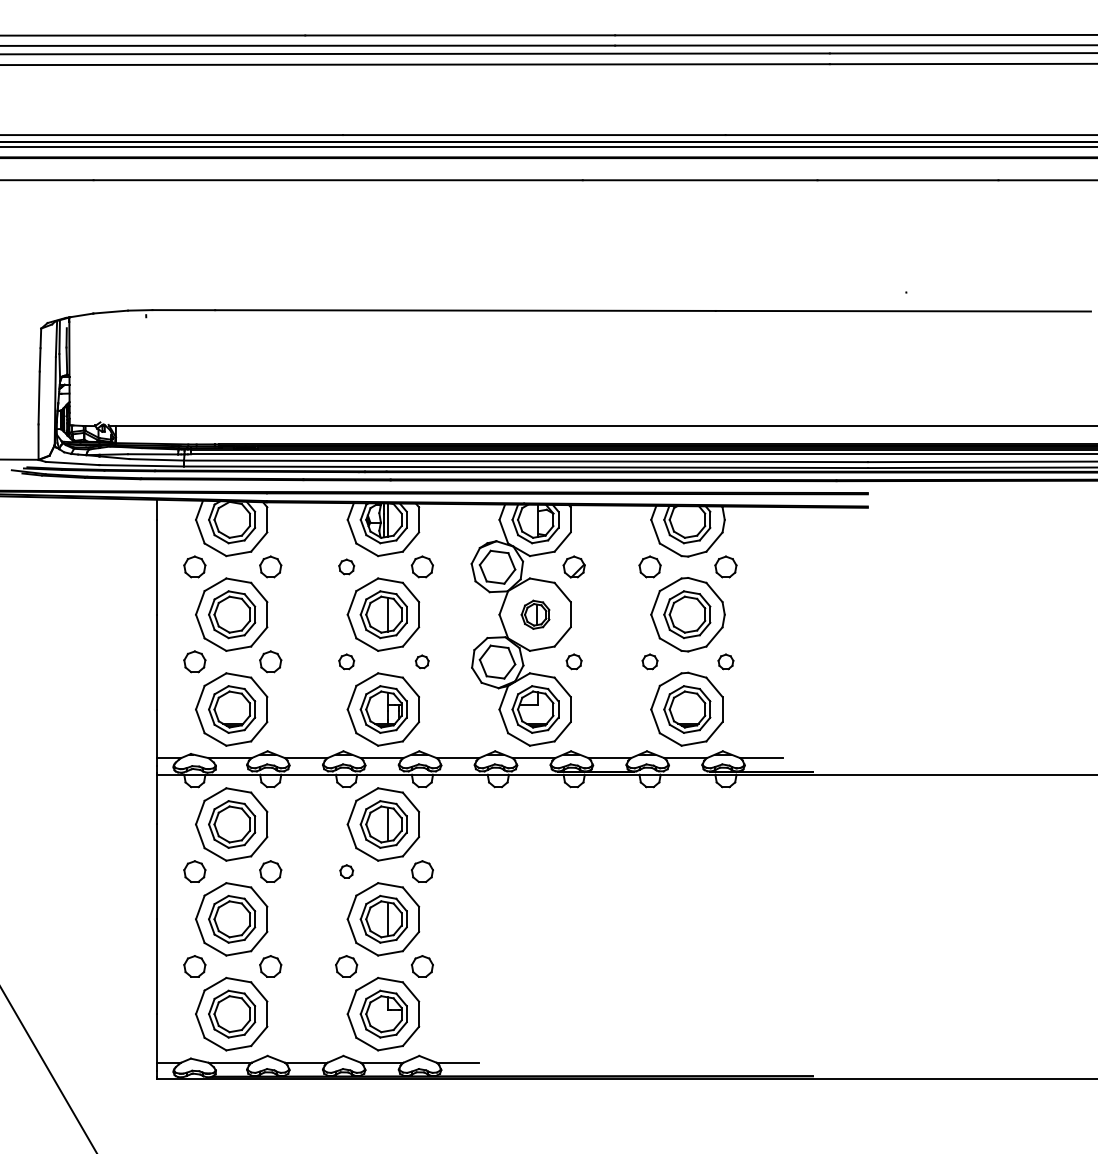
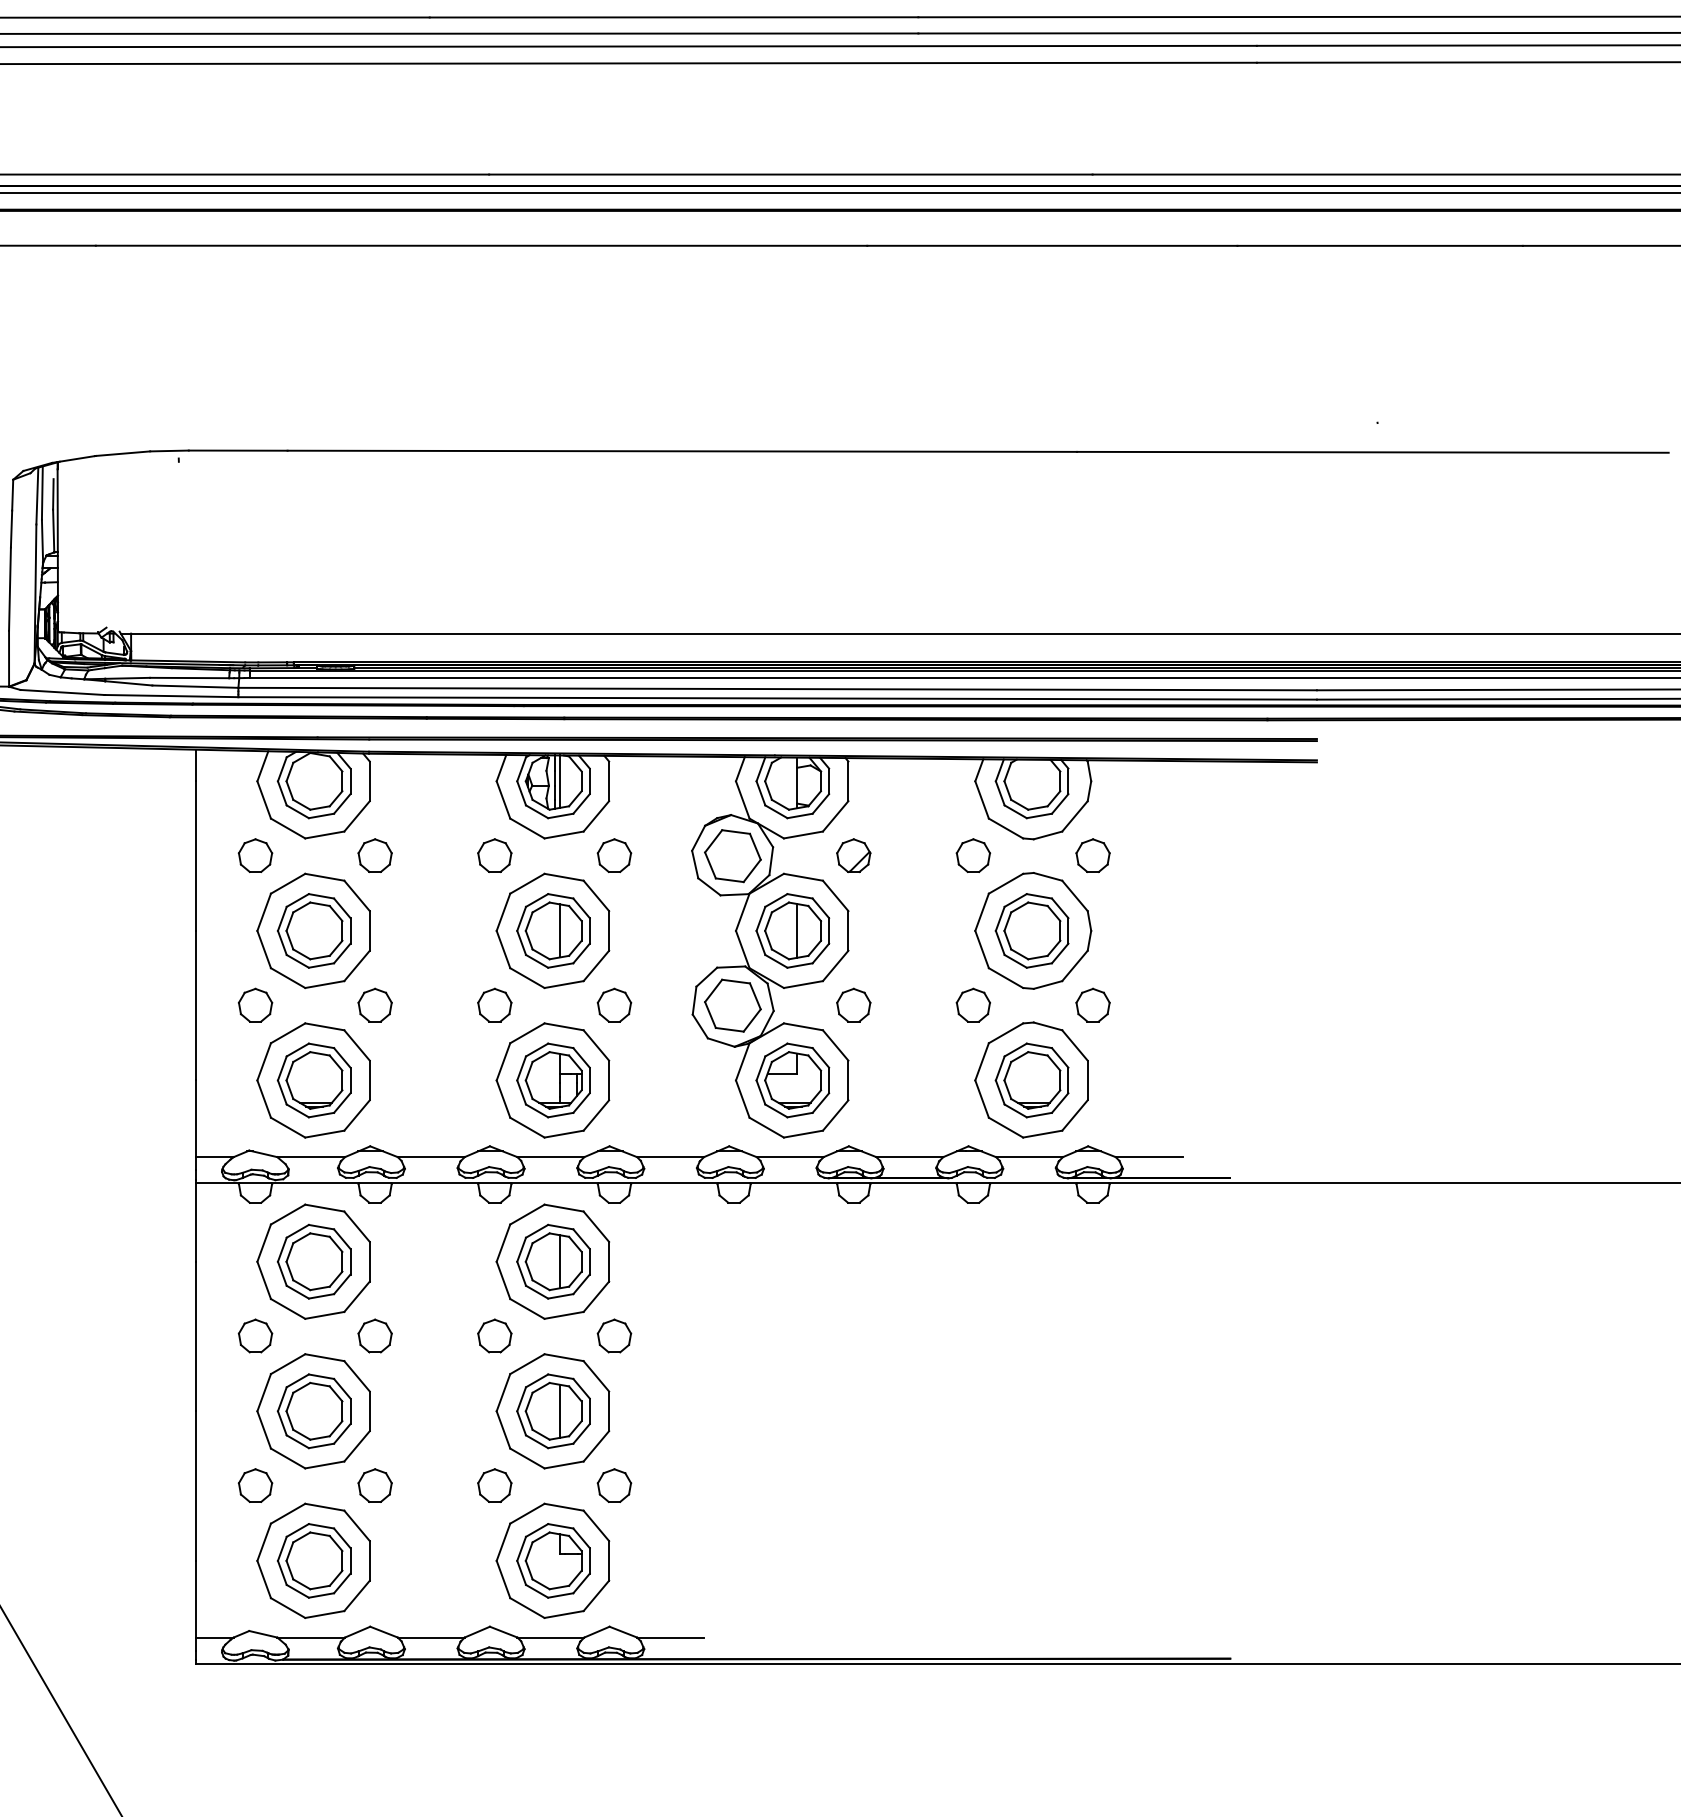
part: (346, 566) -> (494, 854), size x1.43
part: (535, 614) -> (792, 930), size x1.67
part: (346, 661) -> (494, 1004), size x1.43
part: (421, 661) -> (612, 1004), size x1.67
part: (573, 661) -> (852, 1004), size x1.43
part: (649, 661) -> (972, 1004), size x1.43
part: (725, 661) -> (1092, 1004), size x1.43
part: (346, 871) -> (494, 1335), size x1.67

